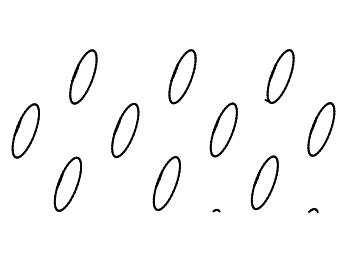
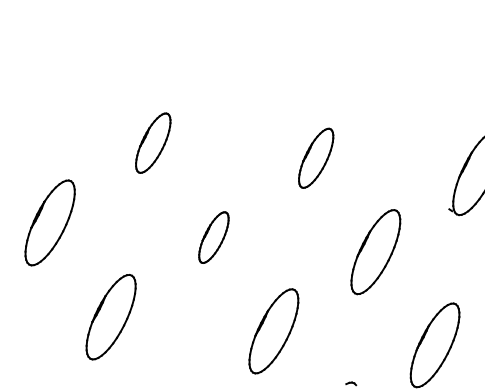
part: (83, 76) -> (153, 142), size x0.7
part: (182, 76) -> (316, 157), size x0.7
part: (125, 130) -> (214, 237), size x0.6

